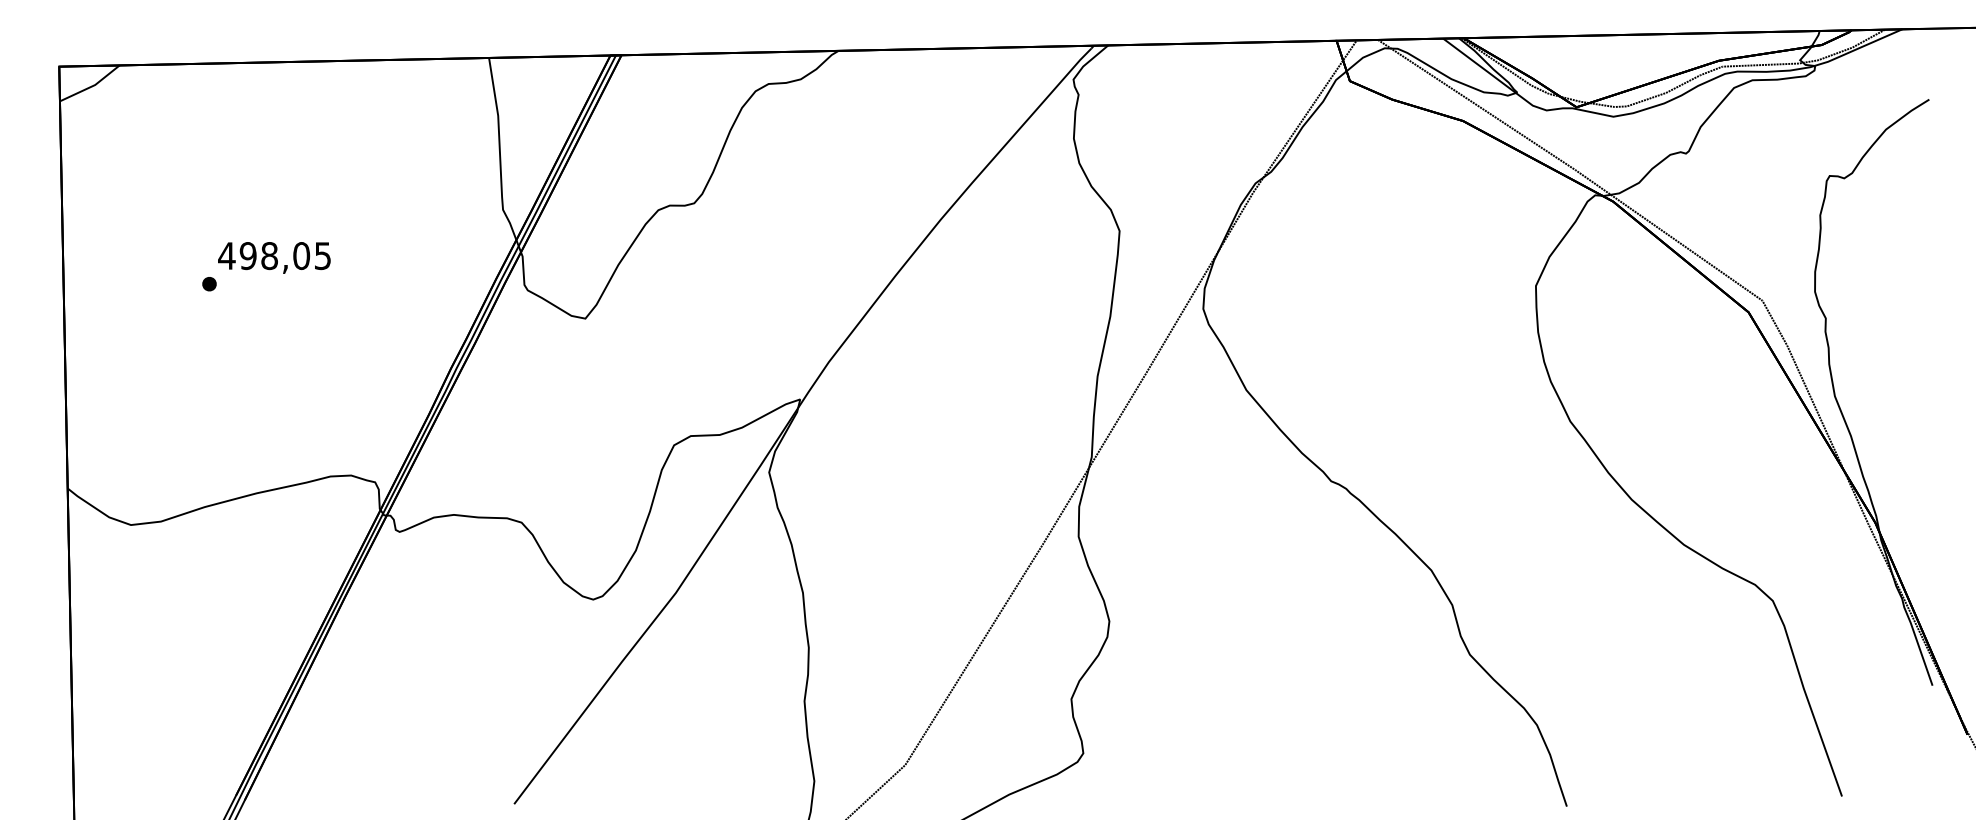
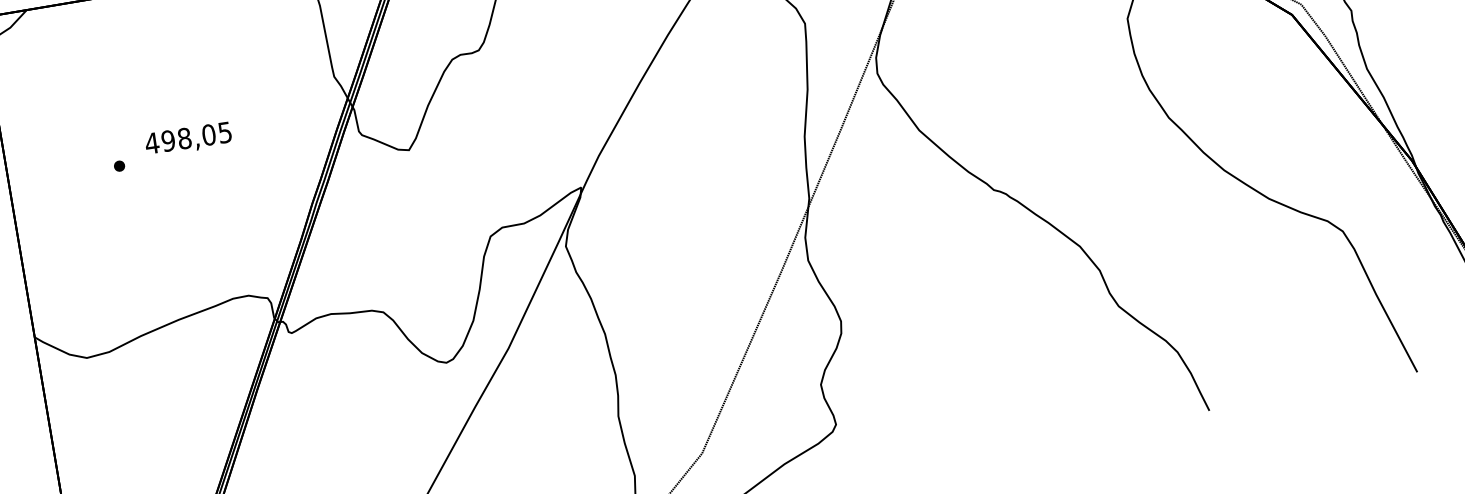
text: (274, 257) -> (188, 139), moved

